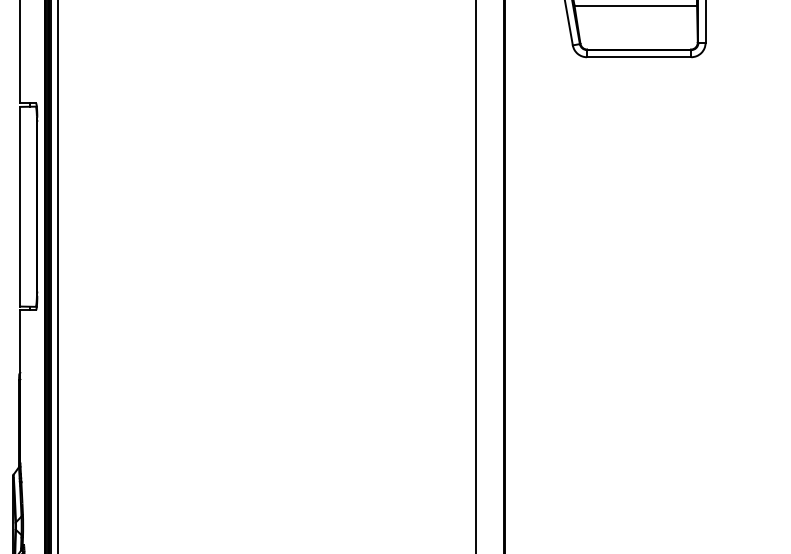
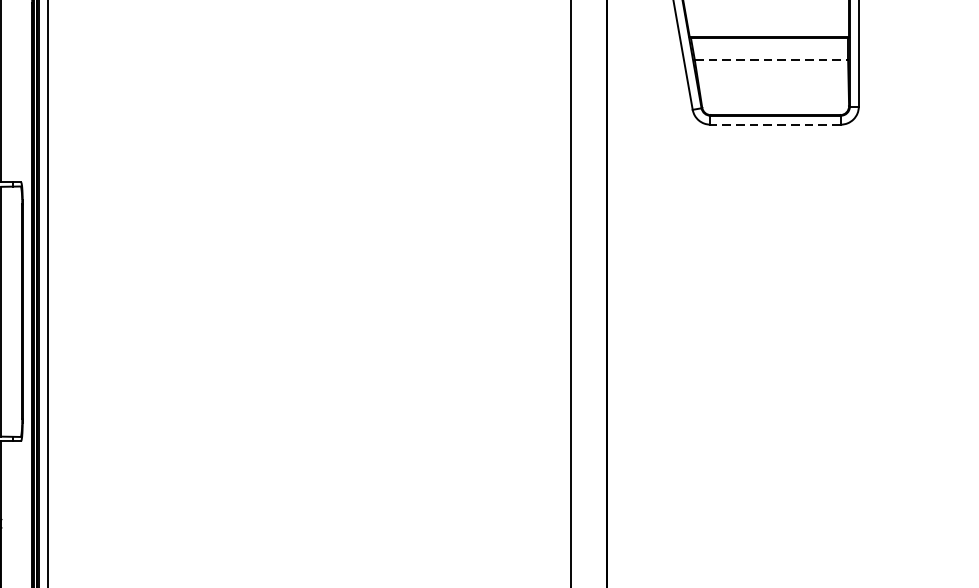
line: (636, 5) -> (772, 59), solid -> dashed
line: (638, 57) -> (774, 125), solid -> dashed

